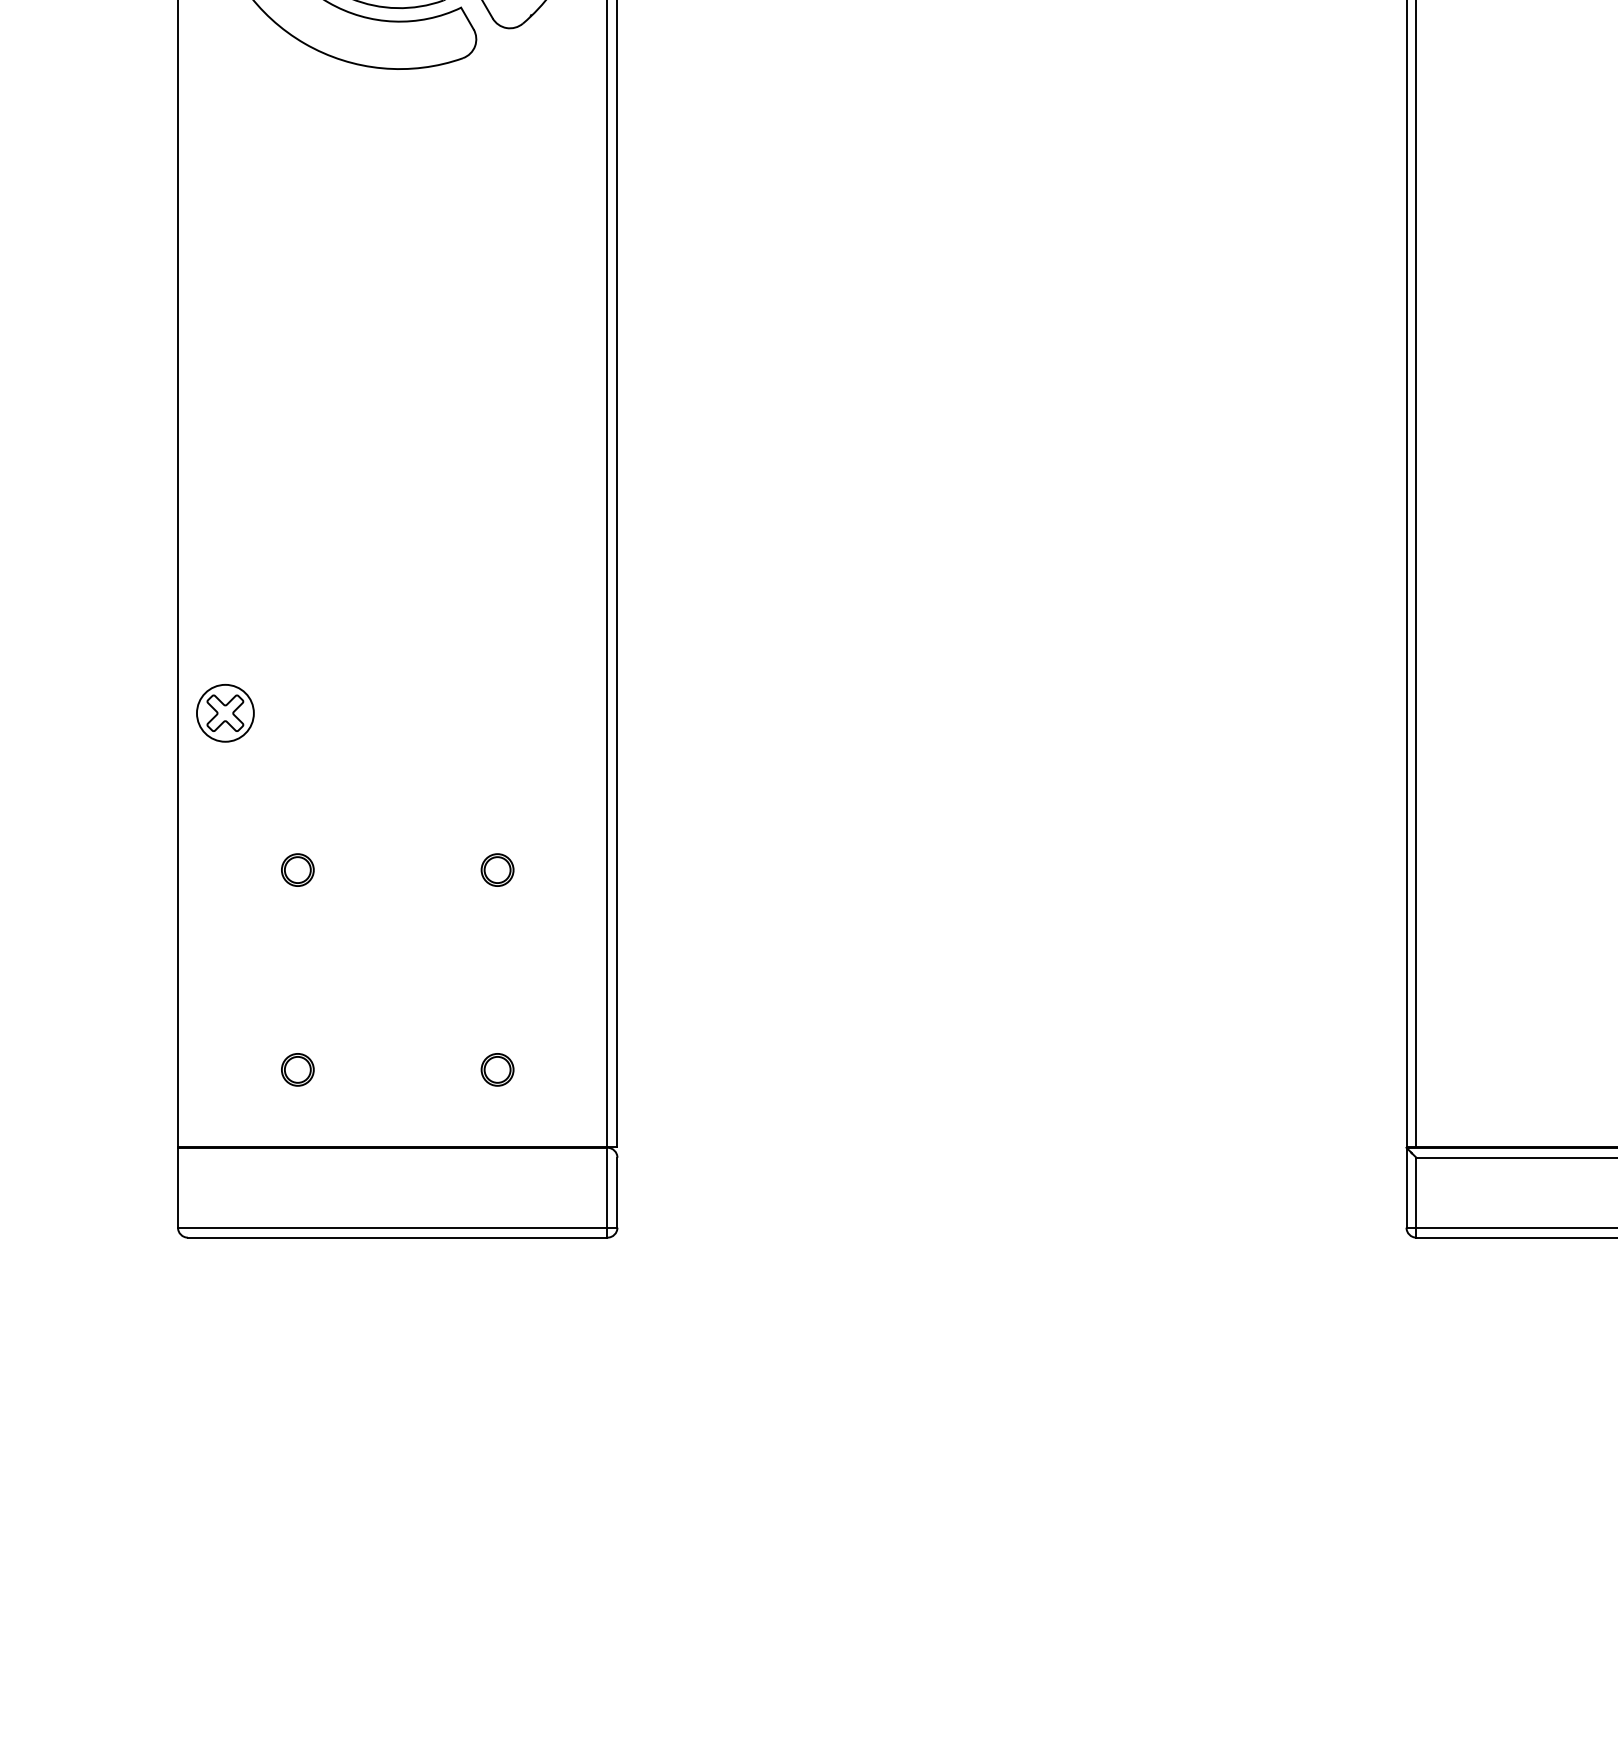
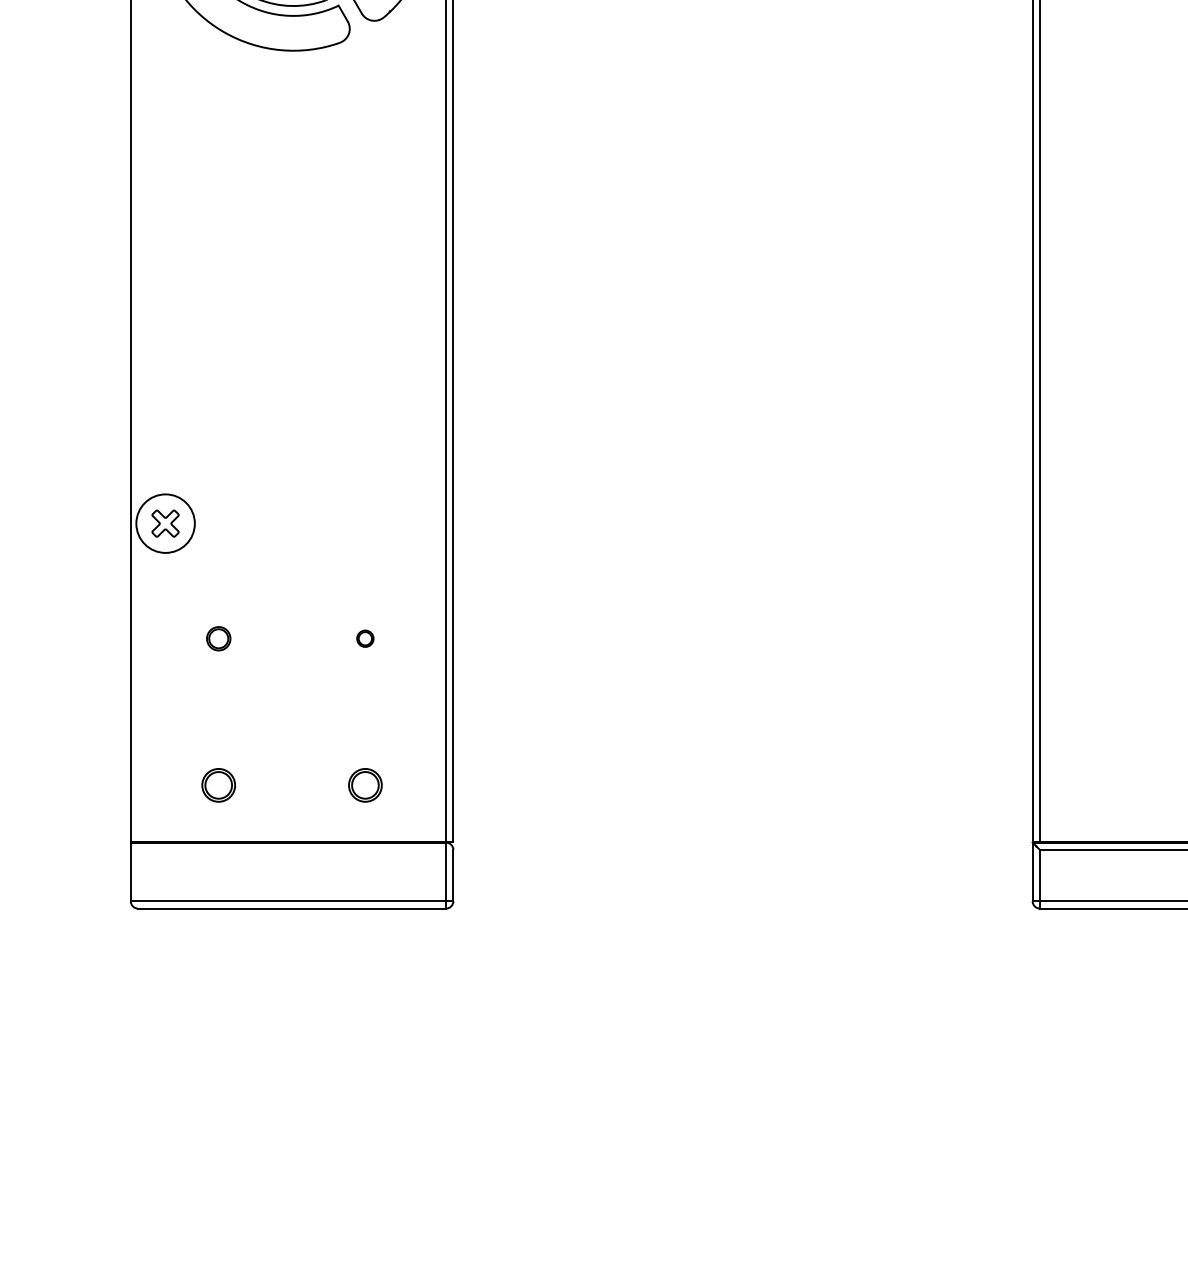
circle: (224, 712) -> (164, 523), size x1.4
part: (497, 869) -> (365, 638), size x0.7
part: (297, 1069) -> (218, 785), size x1.4
part: (497, 1069) -> (365, 785), size x1.4

